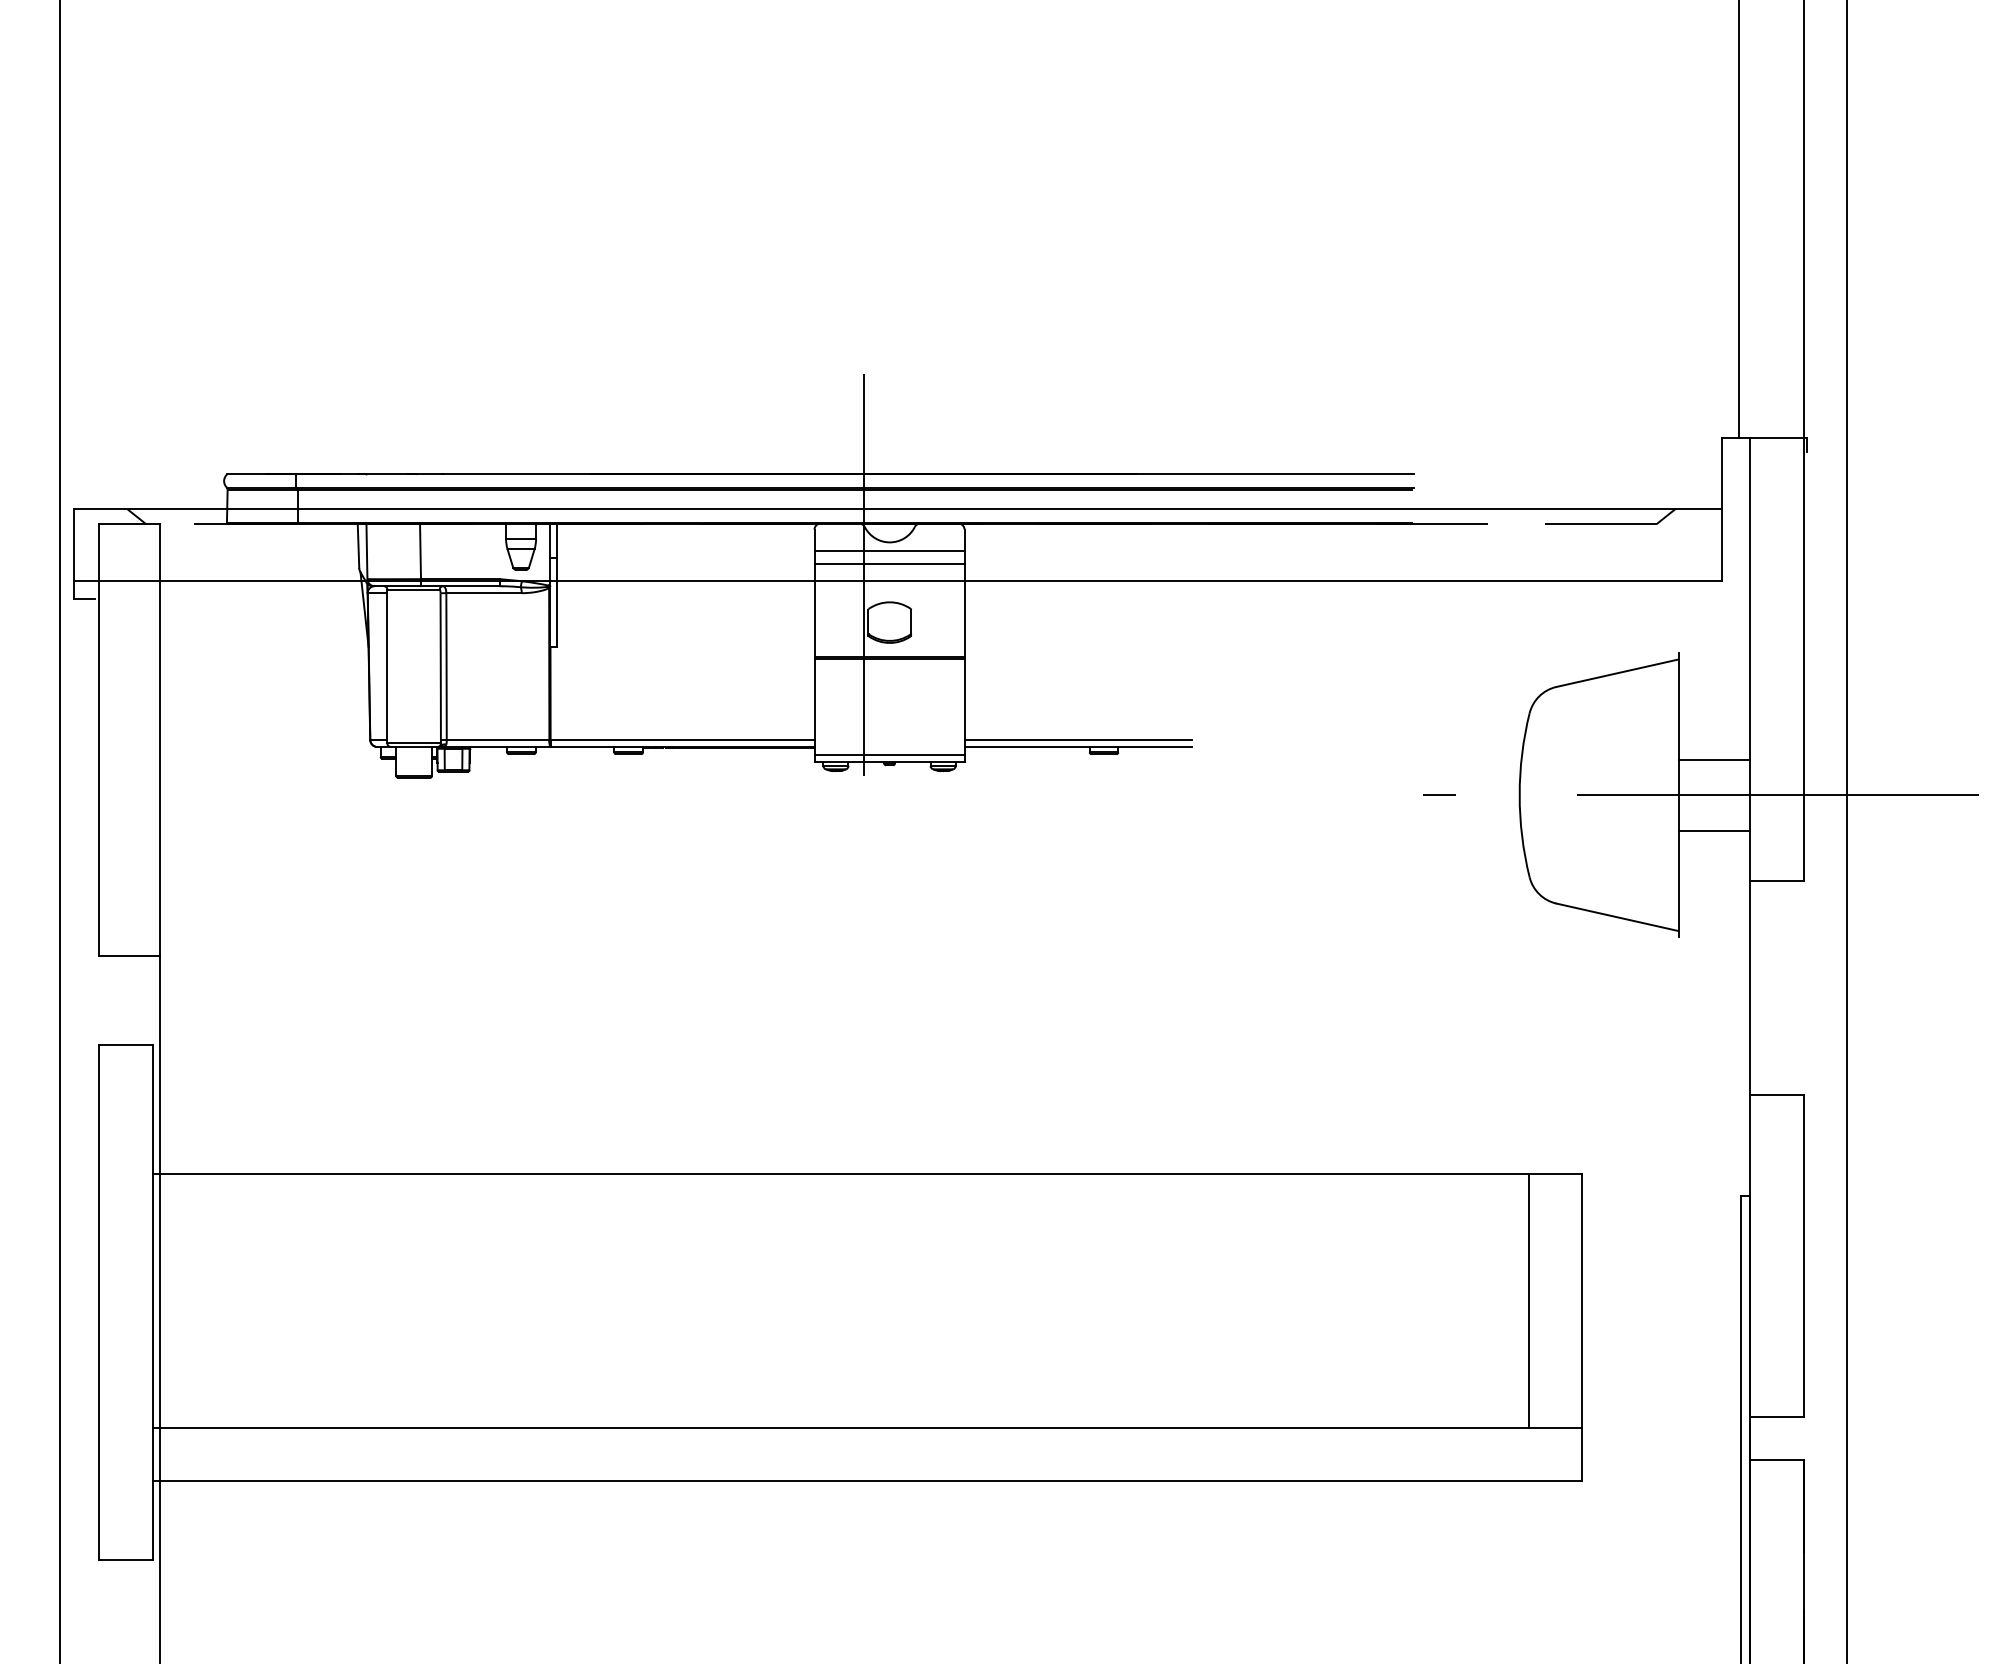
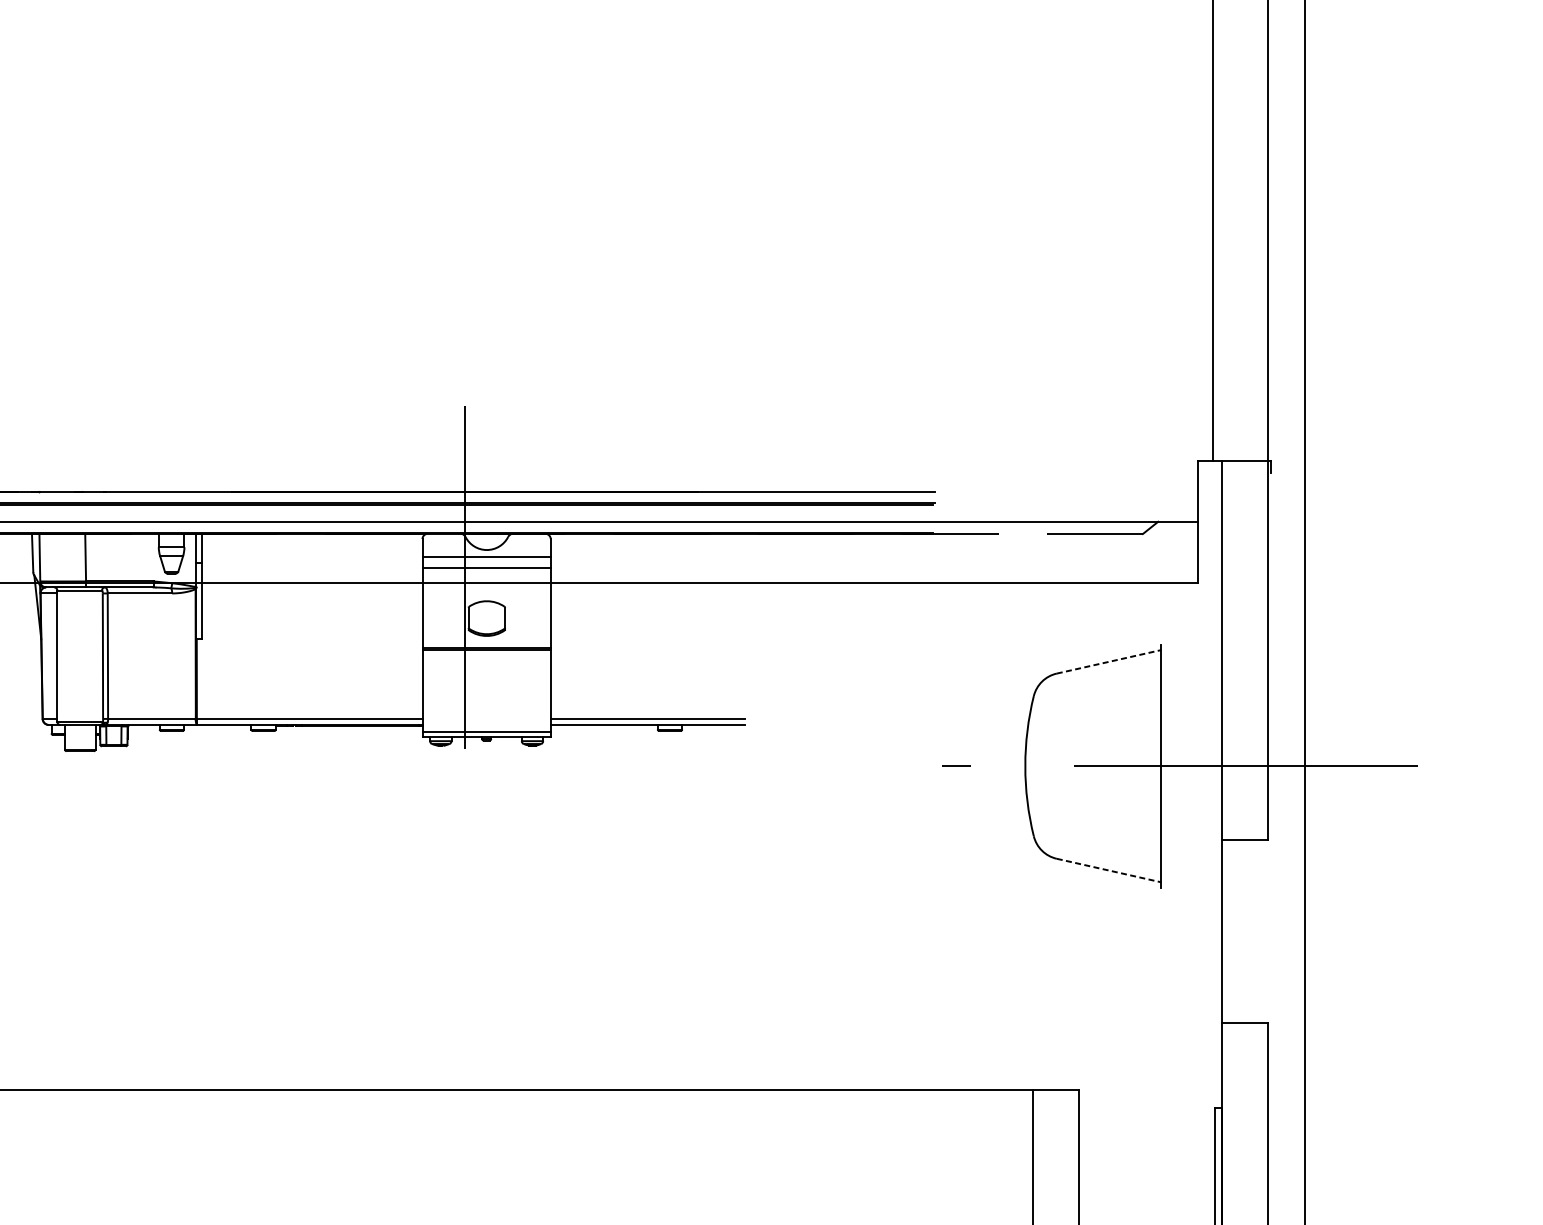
line: (1617, 673) -> (1108, 662), solid -> dashed
line: (1714, 759) -> (1191, 735), removed
line: (1714, 831) -> (1191, 797), removed
line: (1617, 917) -> (1108, 870), solid -> dashed

